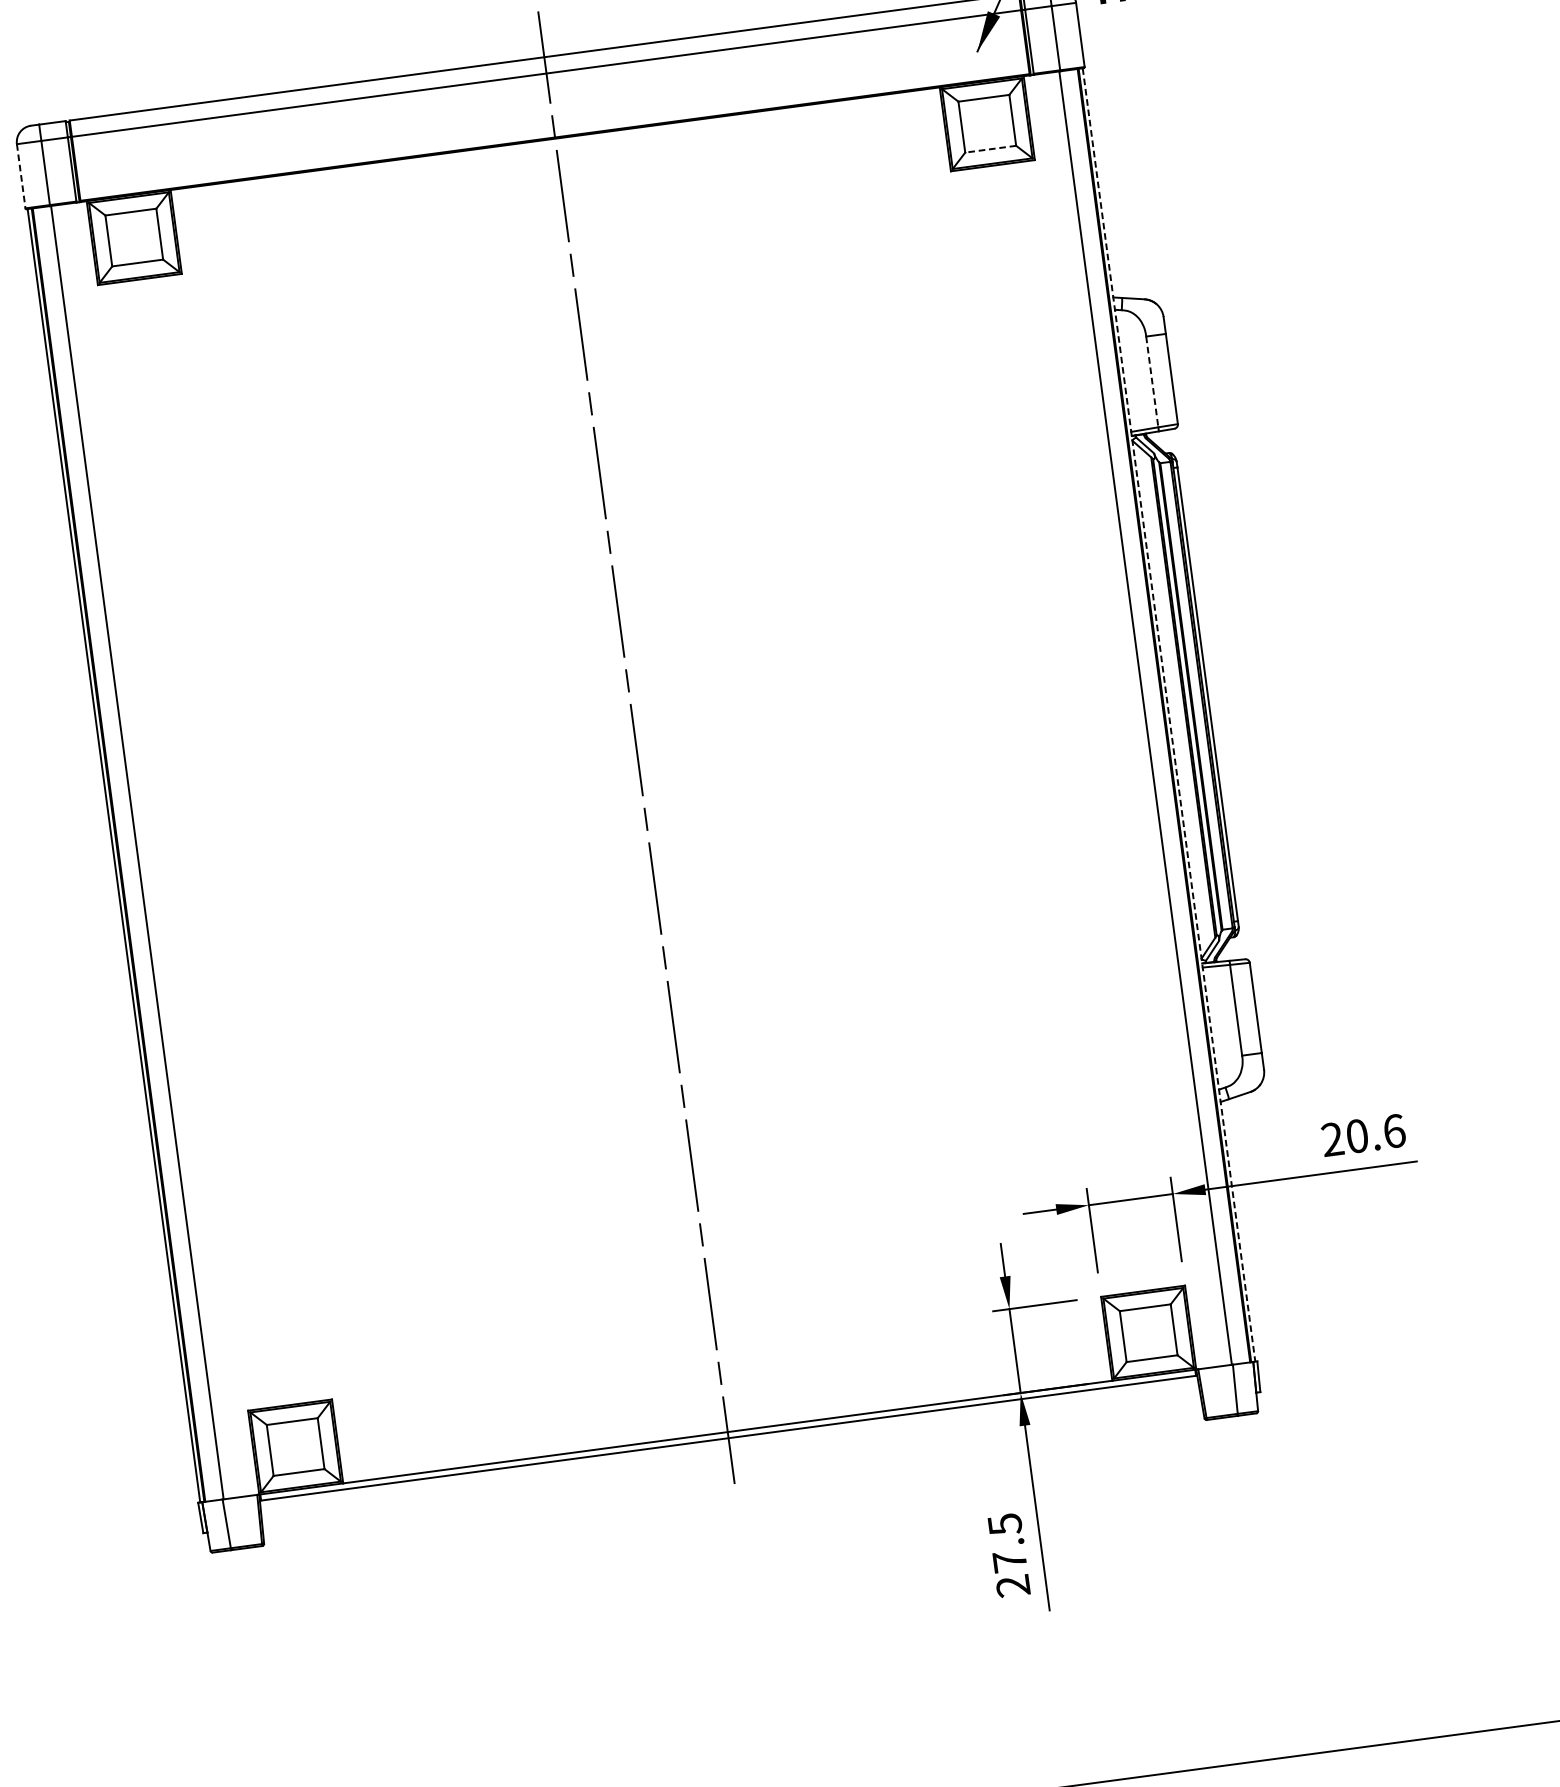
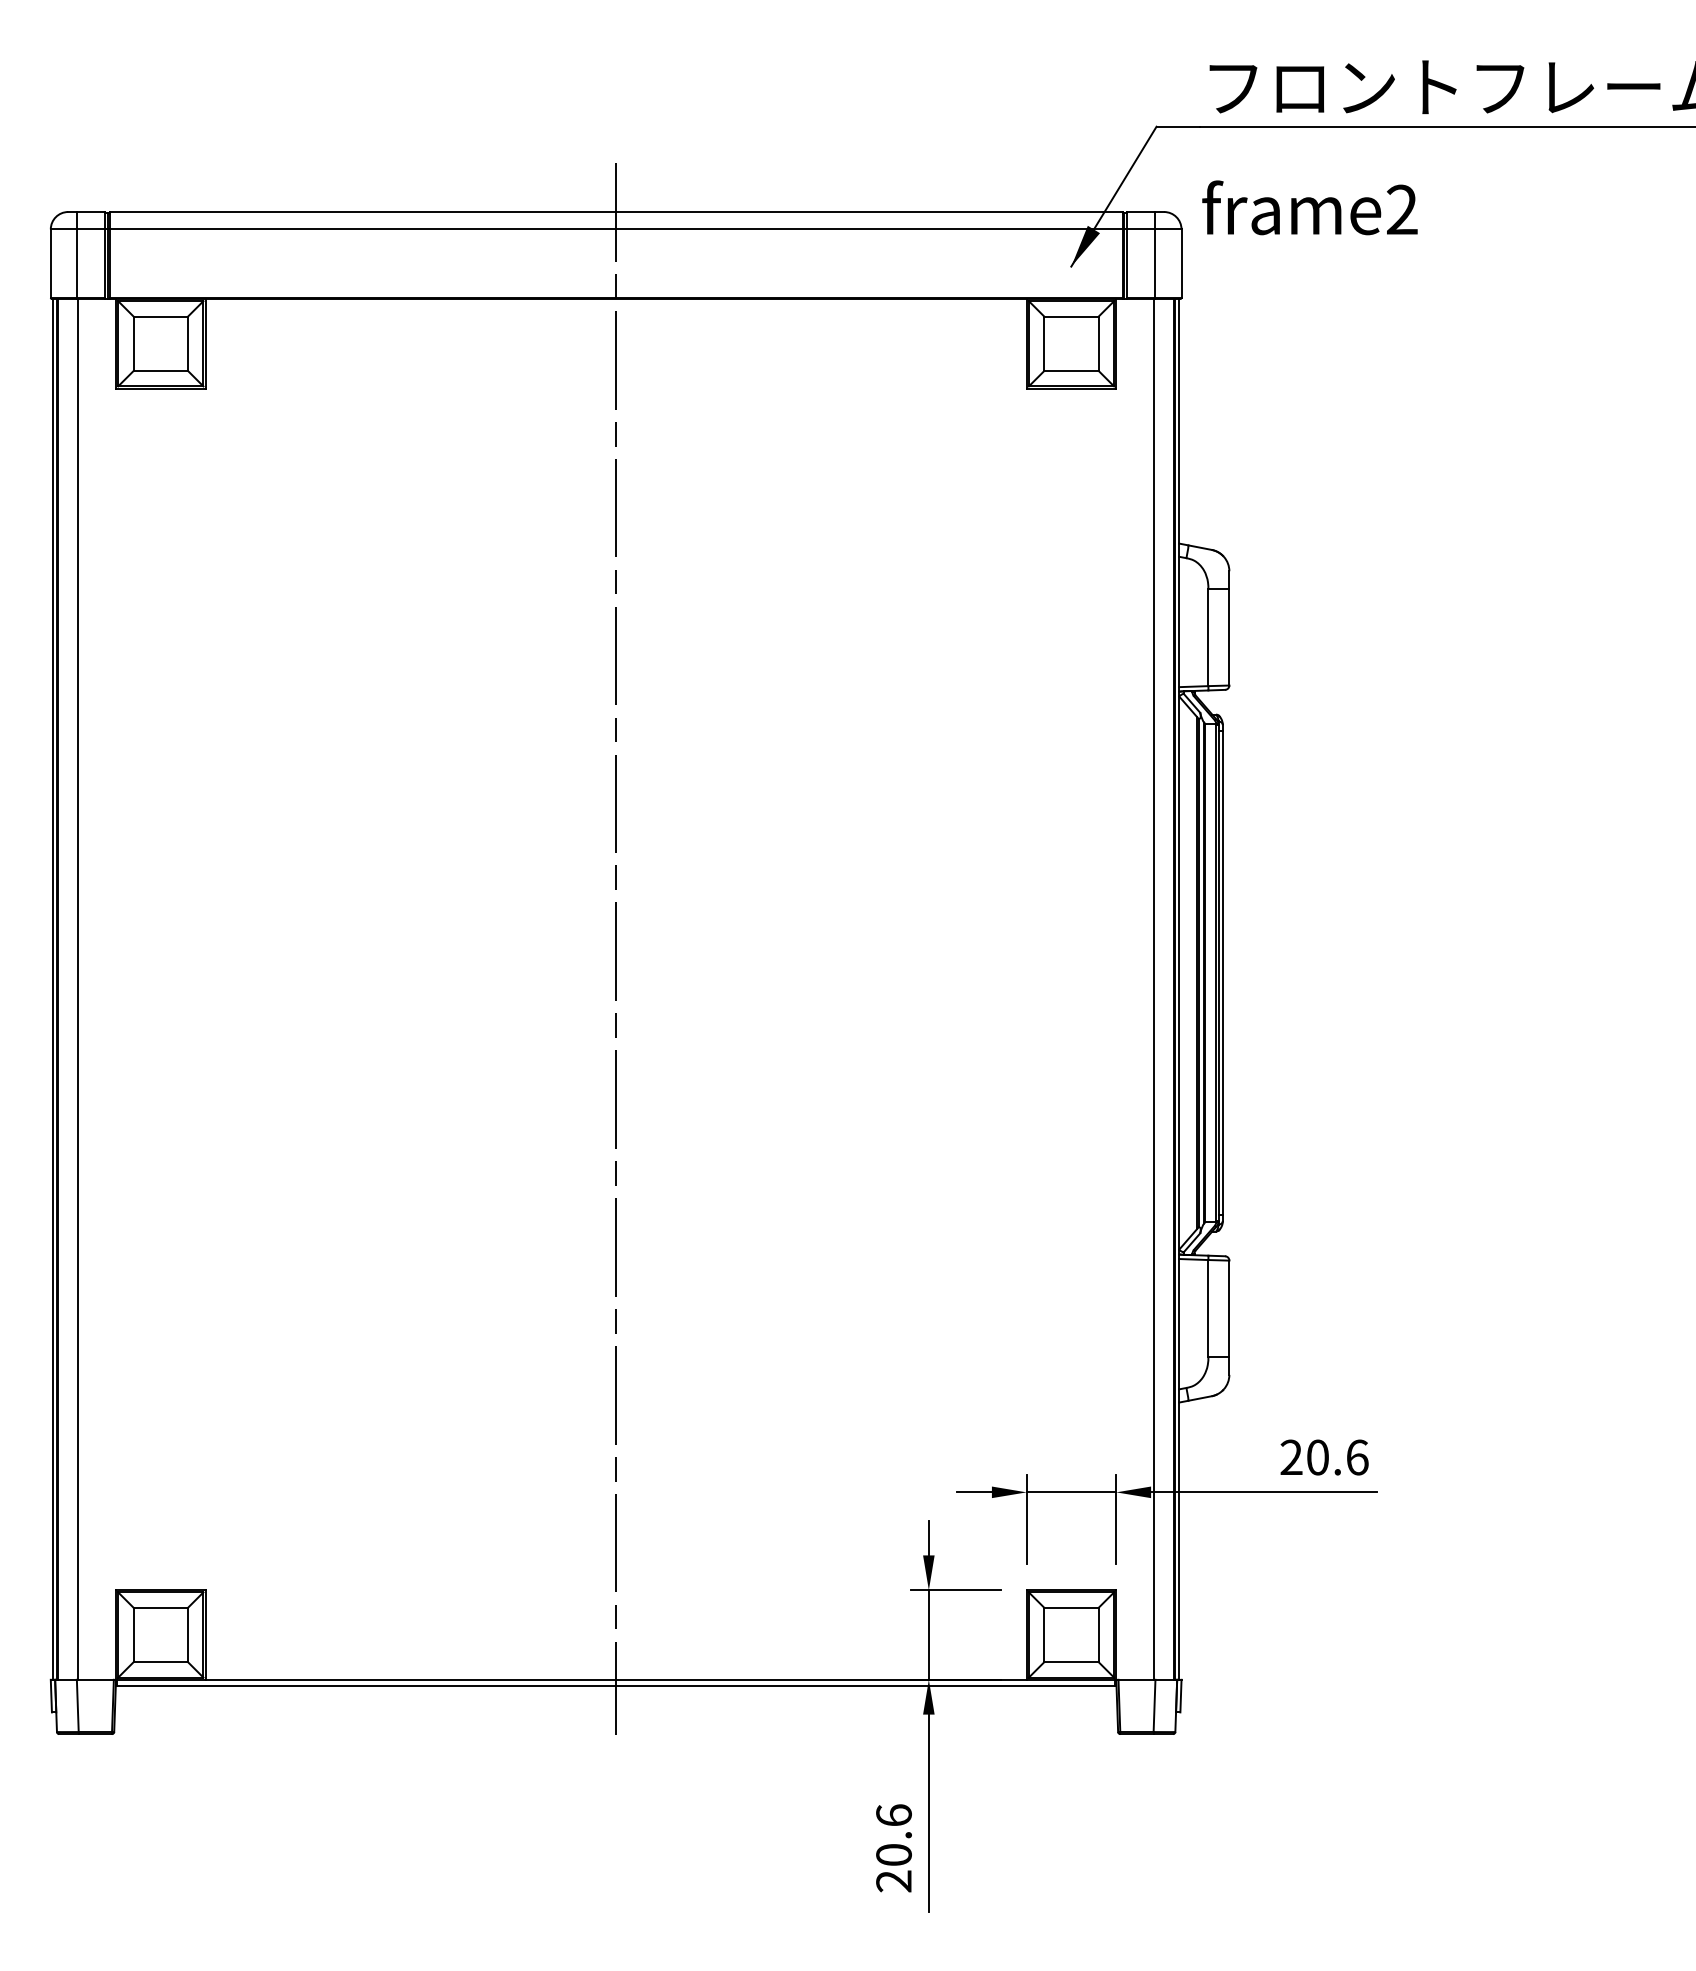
line: (990, 148) -> (1071, 370), dashed -> solid
line: (21, 177) -> (50, 264), dashed -> solid
line: (1152, 382) -> (1208, 638), dashed -> solid
line: (1169, 715) -> (1179, 989), dashed -> solid
text: (1006, 1542) -> (893, 1834), 27.5 -> 20.6

